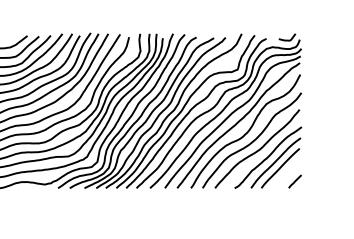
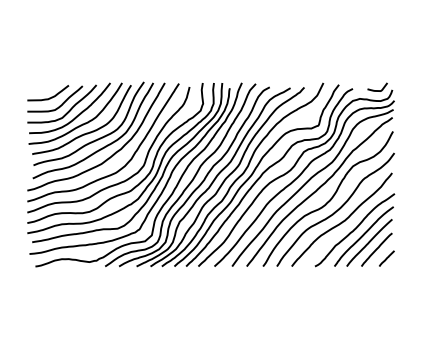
line: (286, 173) -> (376, 249), added

